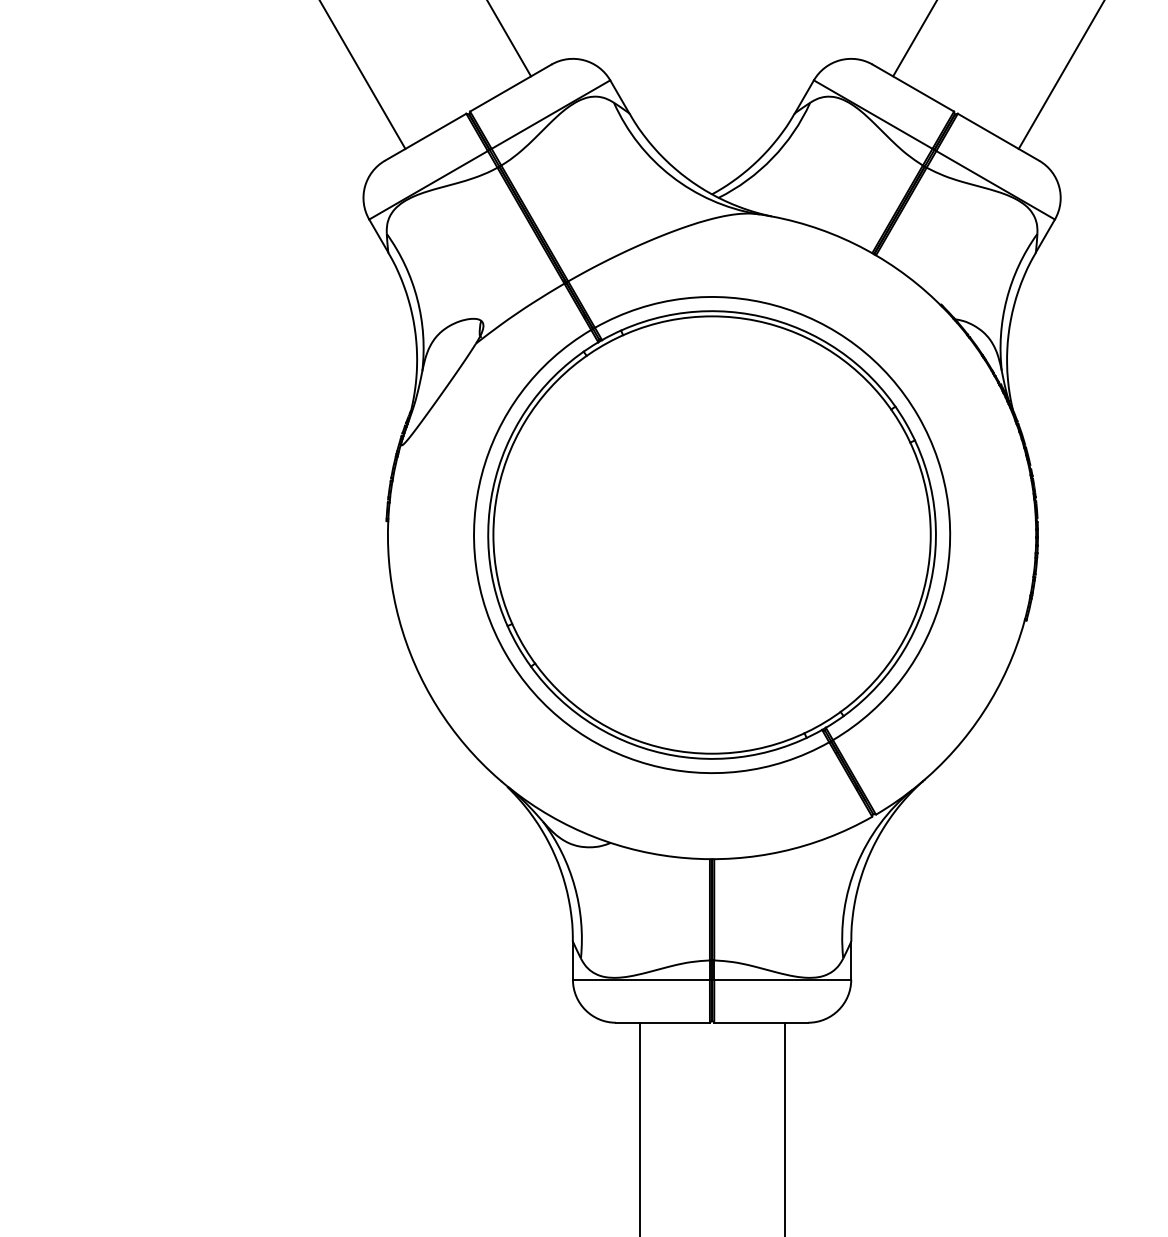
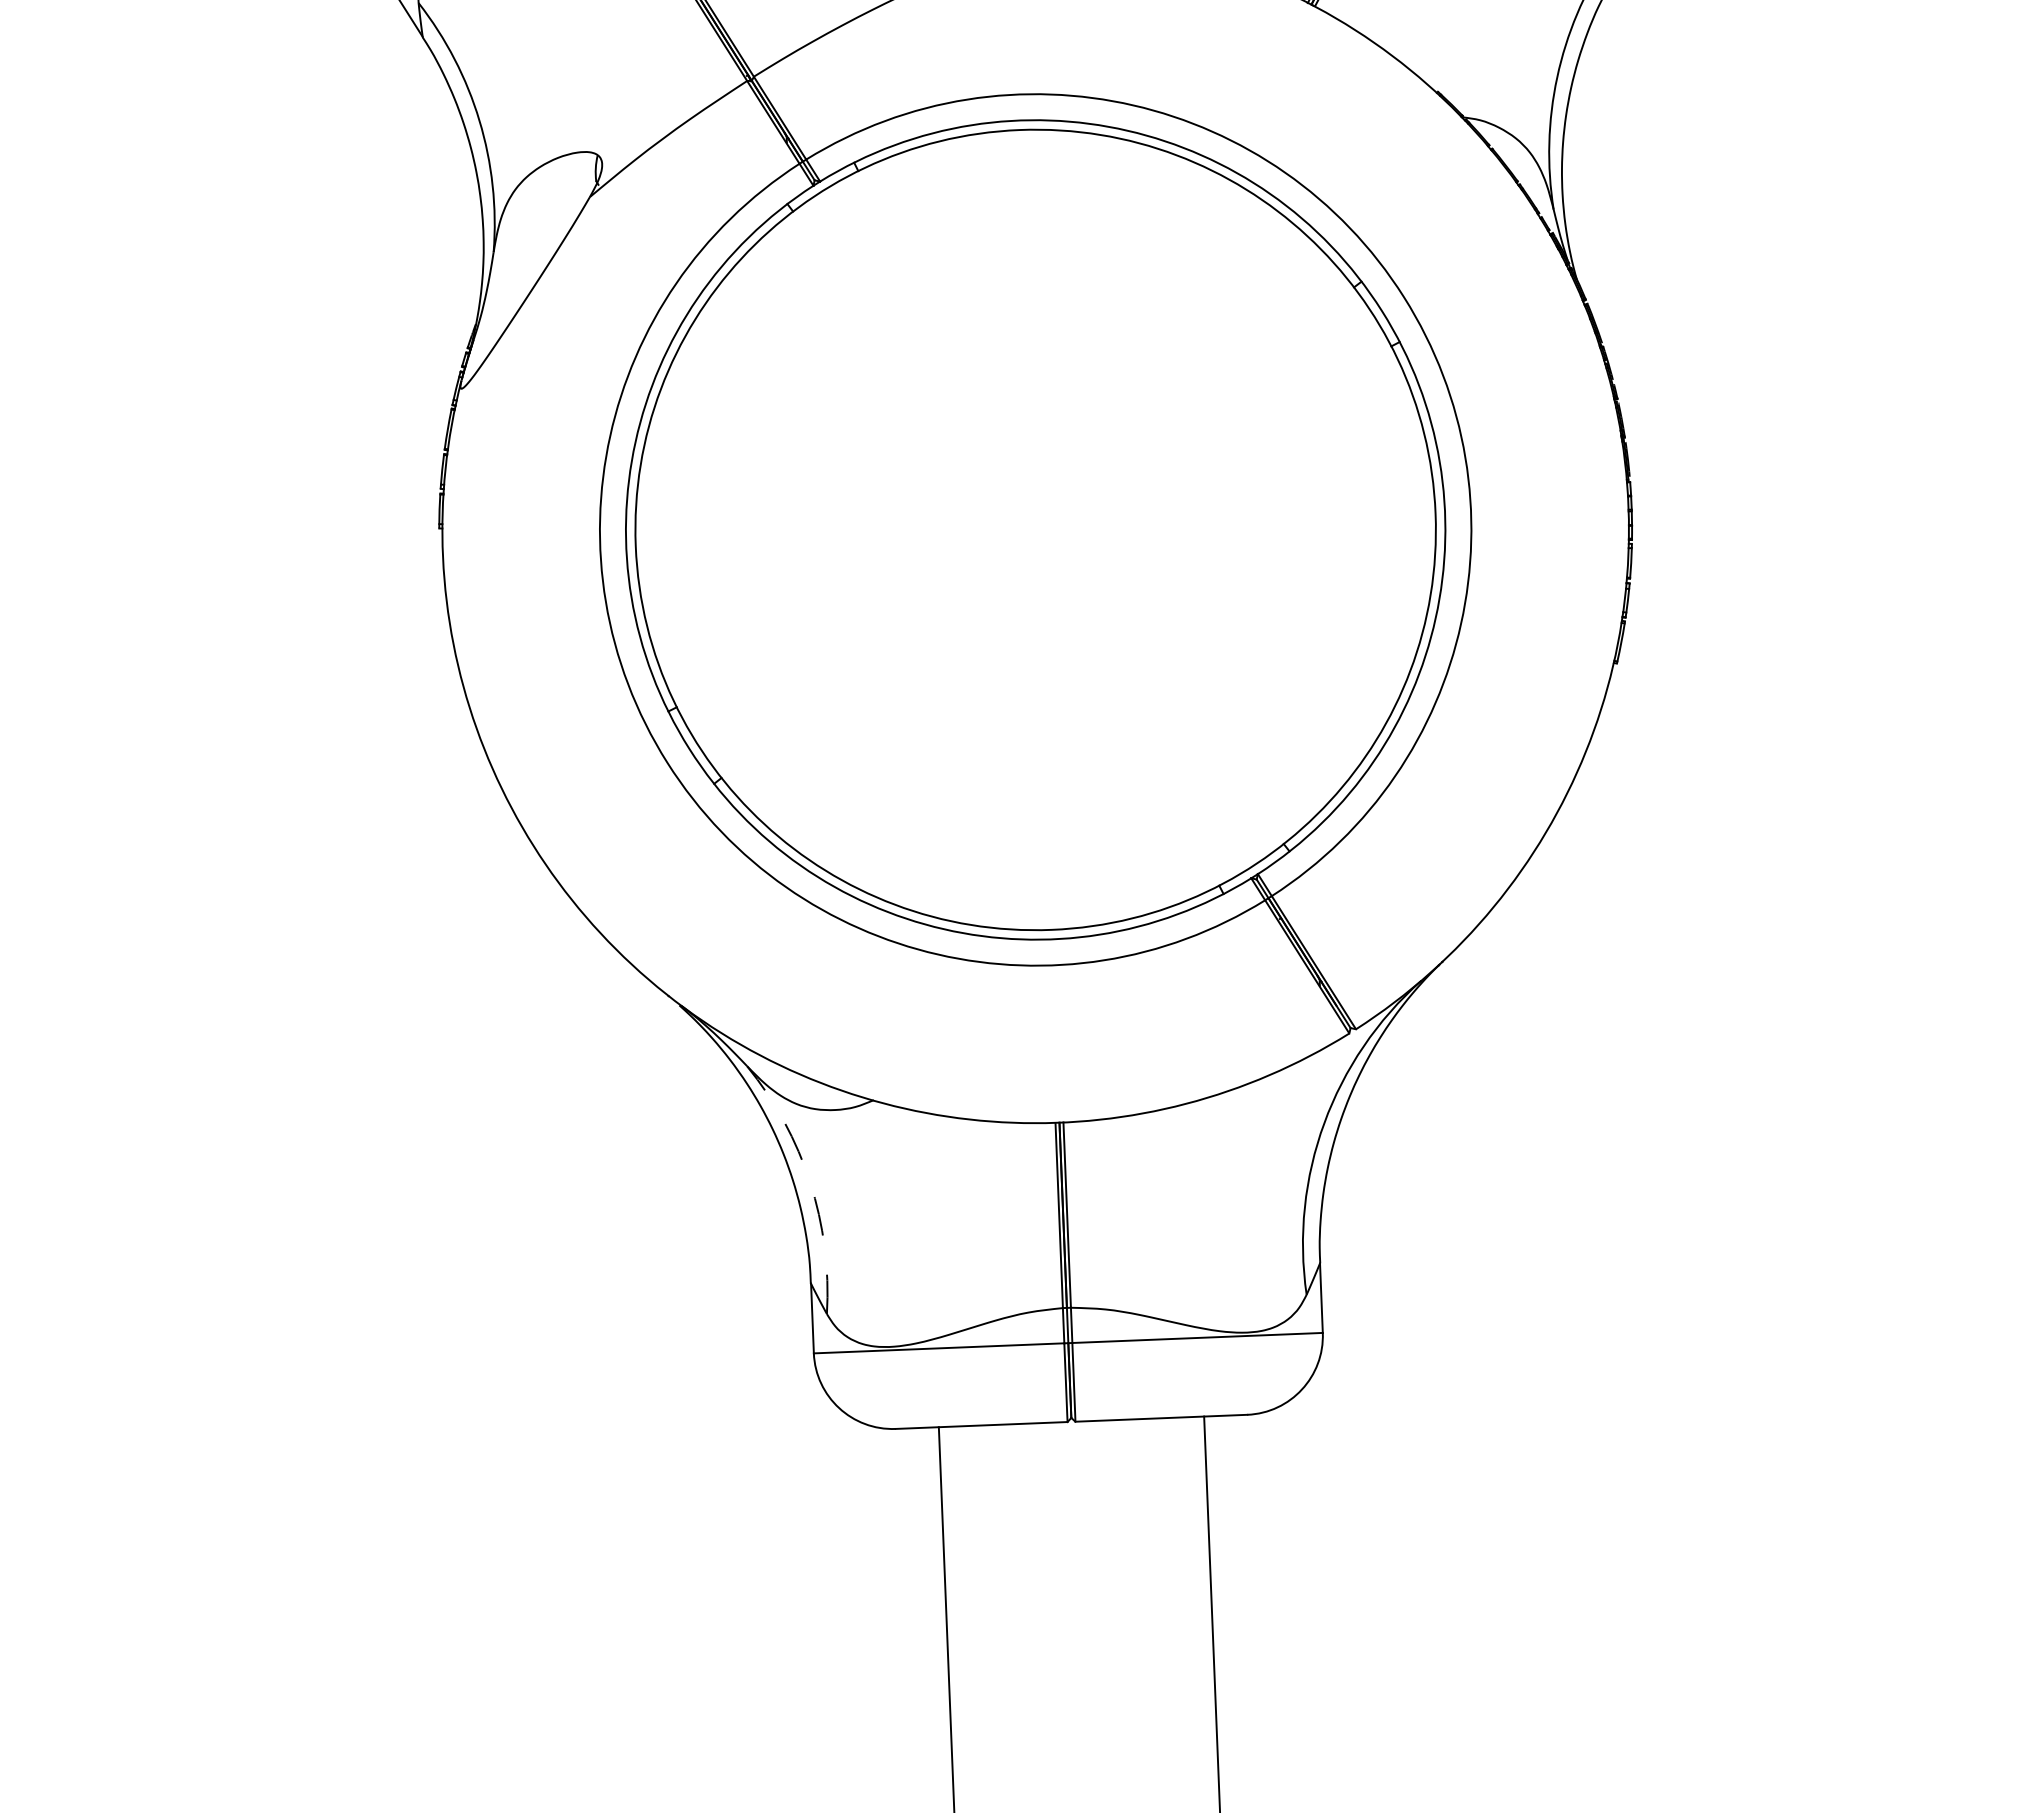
arc: (574, 886) -> (809, 1182), solid -> dashed

